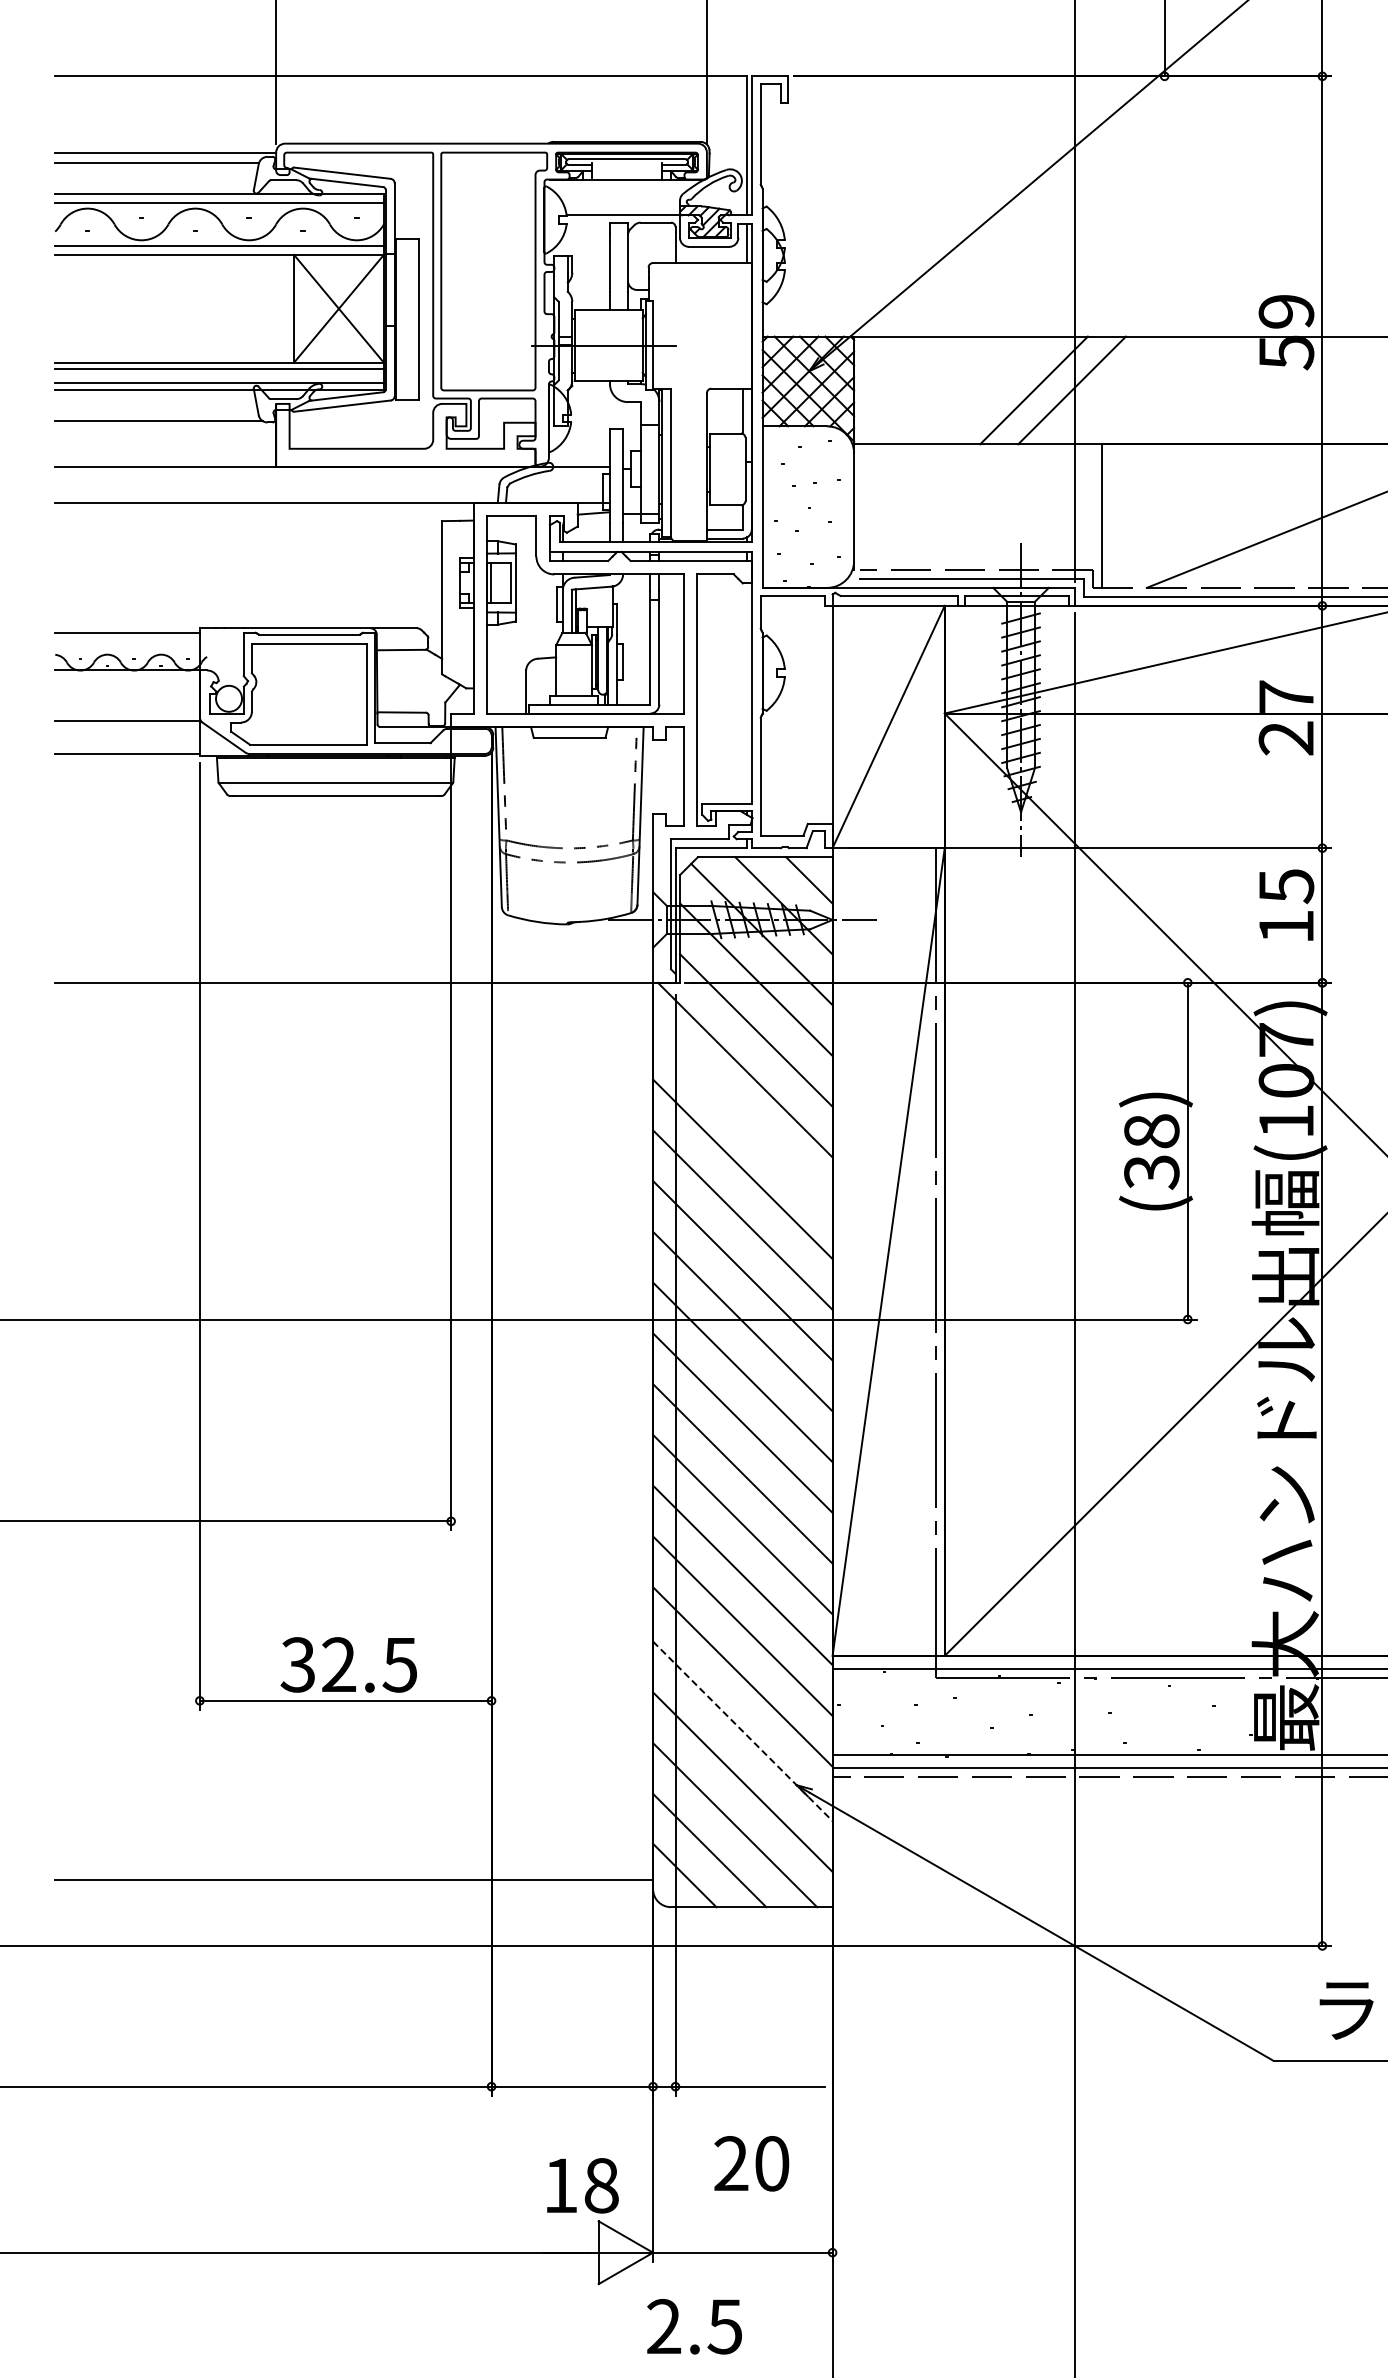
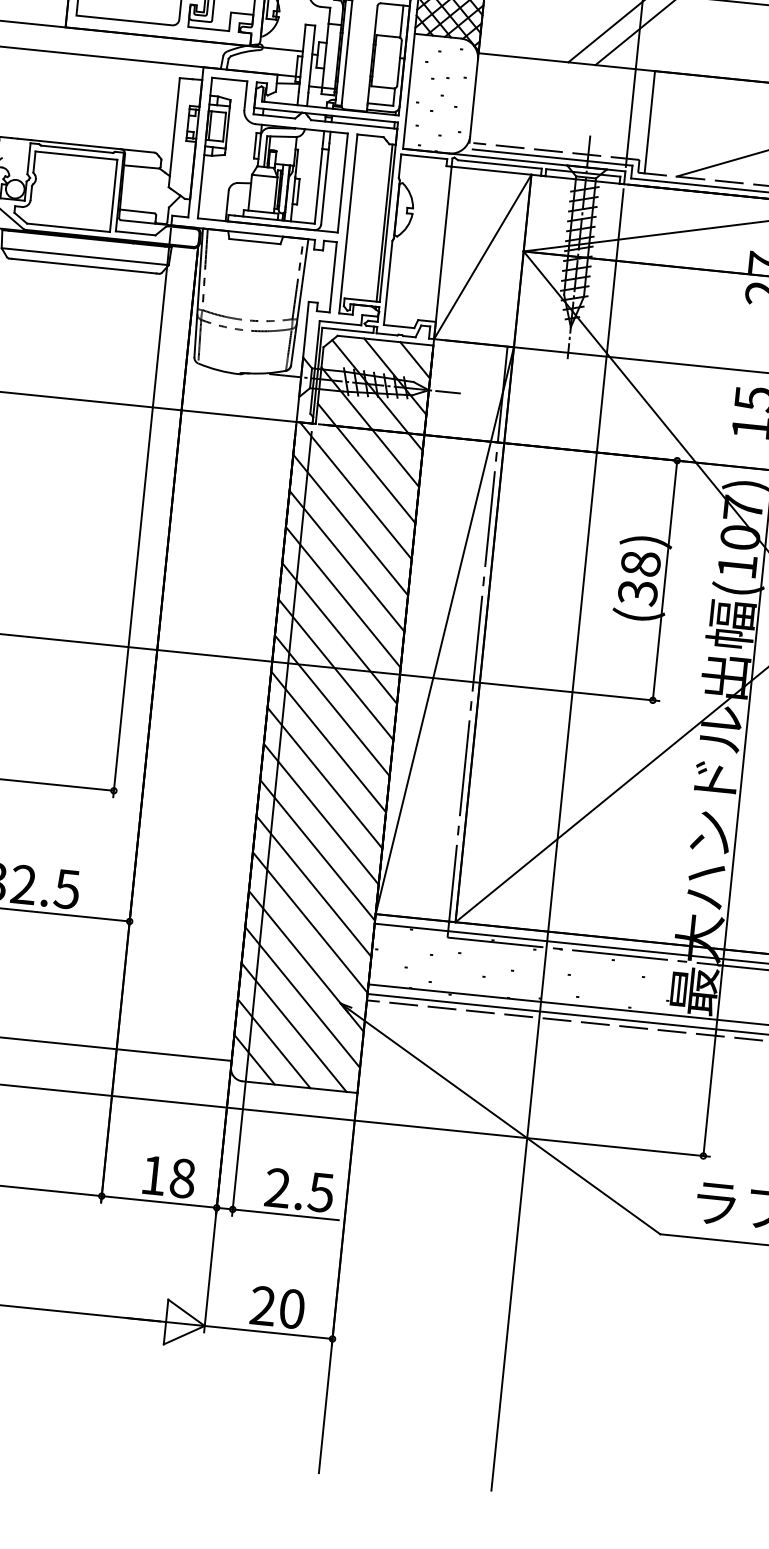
line: (747, 693) -> (384, 222), added
line: (742, 1118) -> (350, 525), added
line: (742, 1731) -> (306, 961), dashed -> solid
text: (751, 2163) -> (277, 1307), moved
text: (582, 2185) -> (169, 1176), moved
text: (694, 2326) -> (299, 1190), moved

